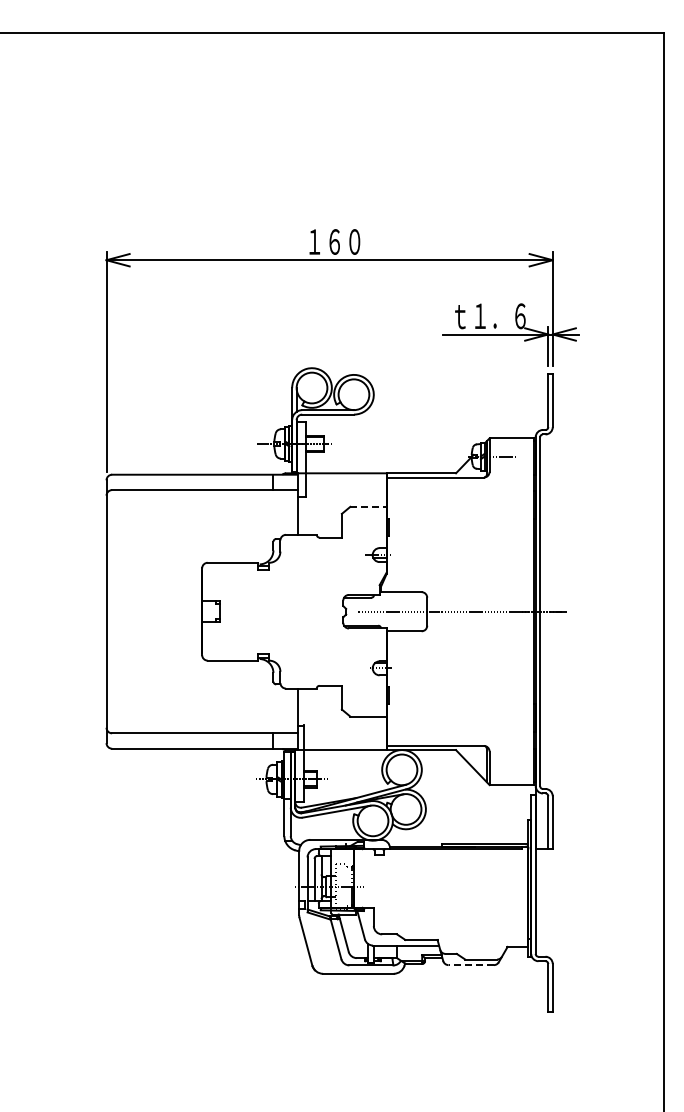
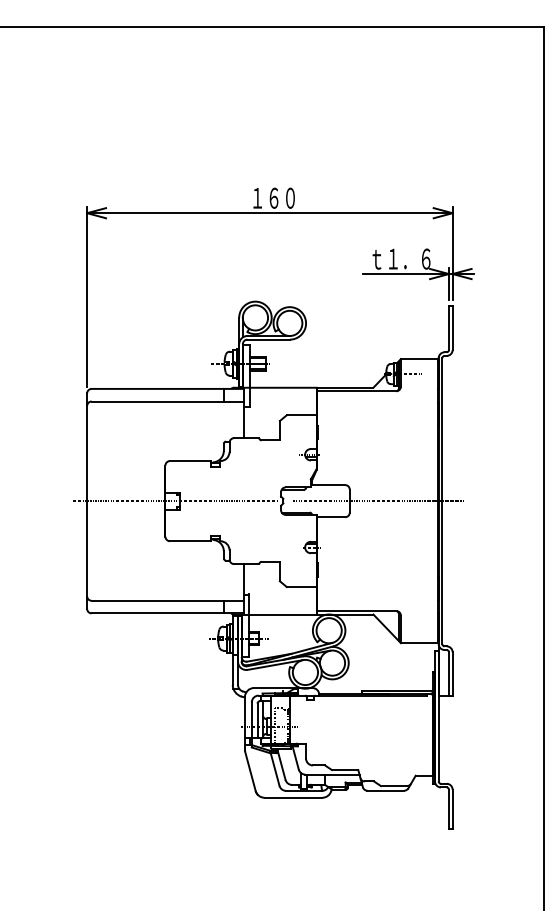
line: (369, 506) -> (302, 414), dashed -> solid
line: (213, 611) -> (174, 500), added
line: (471, 965) -> (386, 790), dashed -> solid

